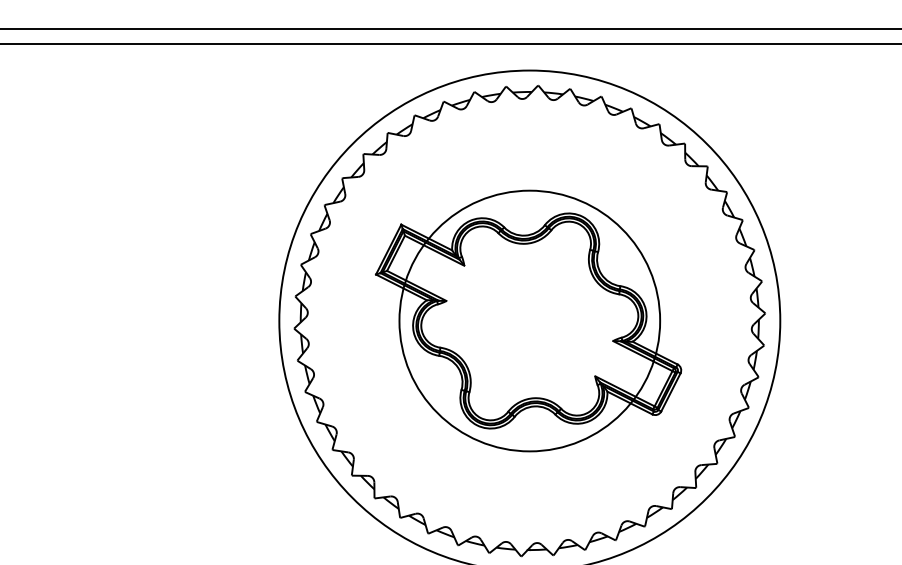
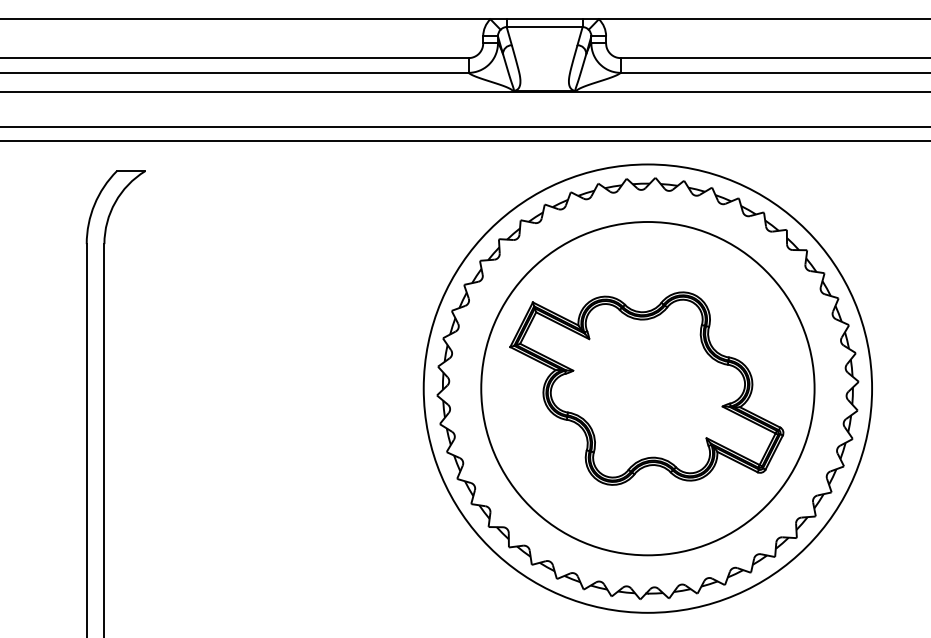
circle: (529, 320) -> (647, 388), size x1.43

